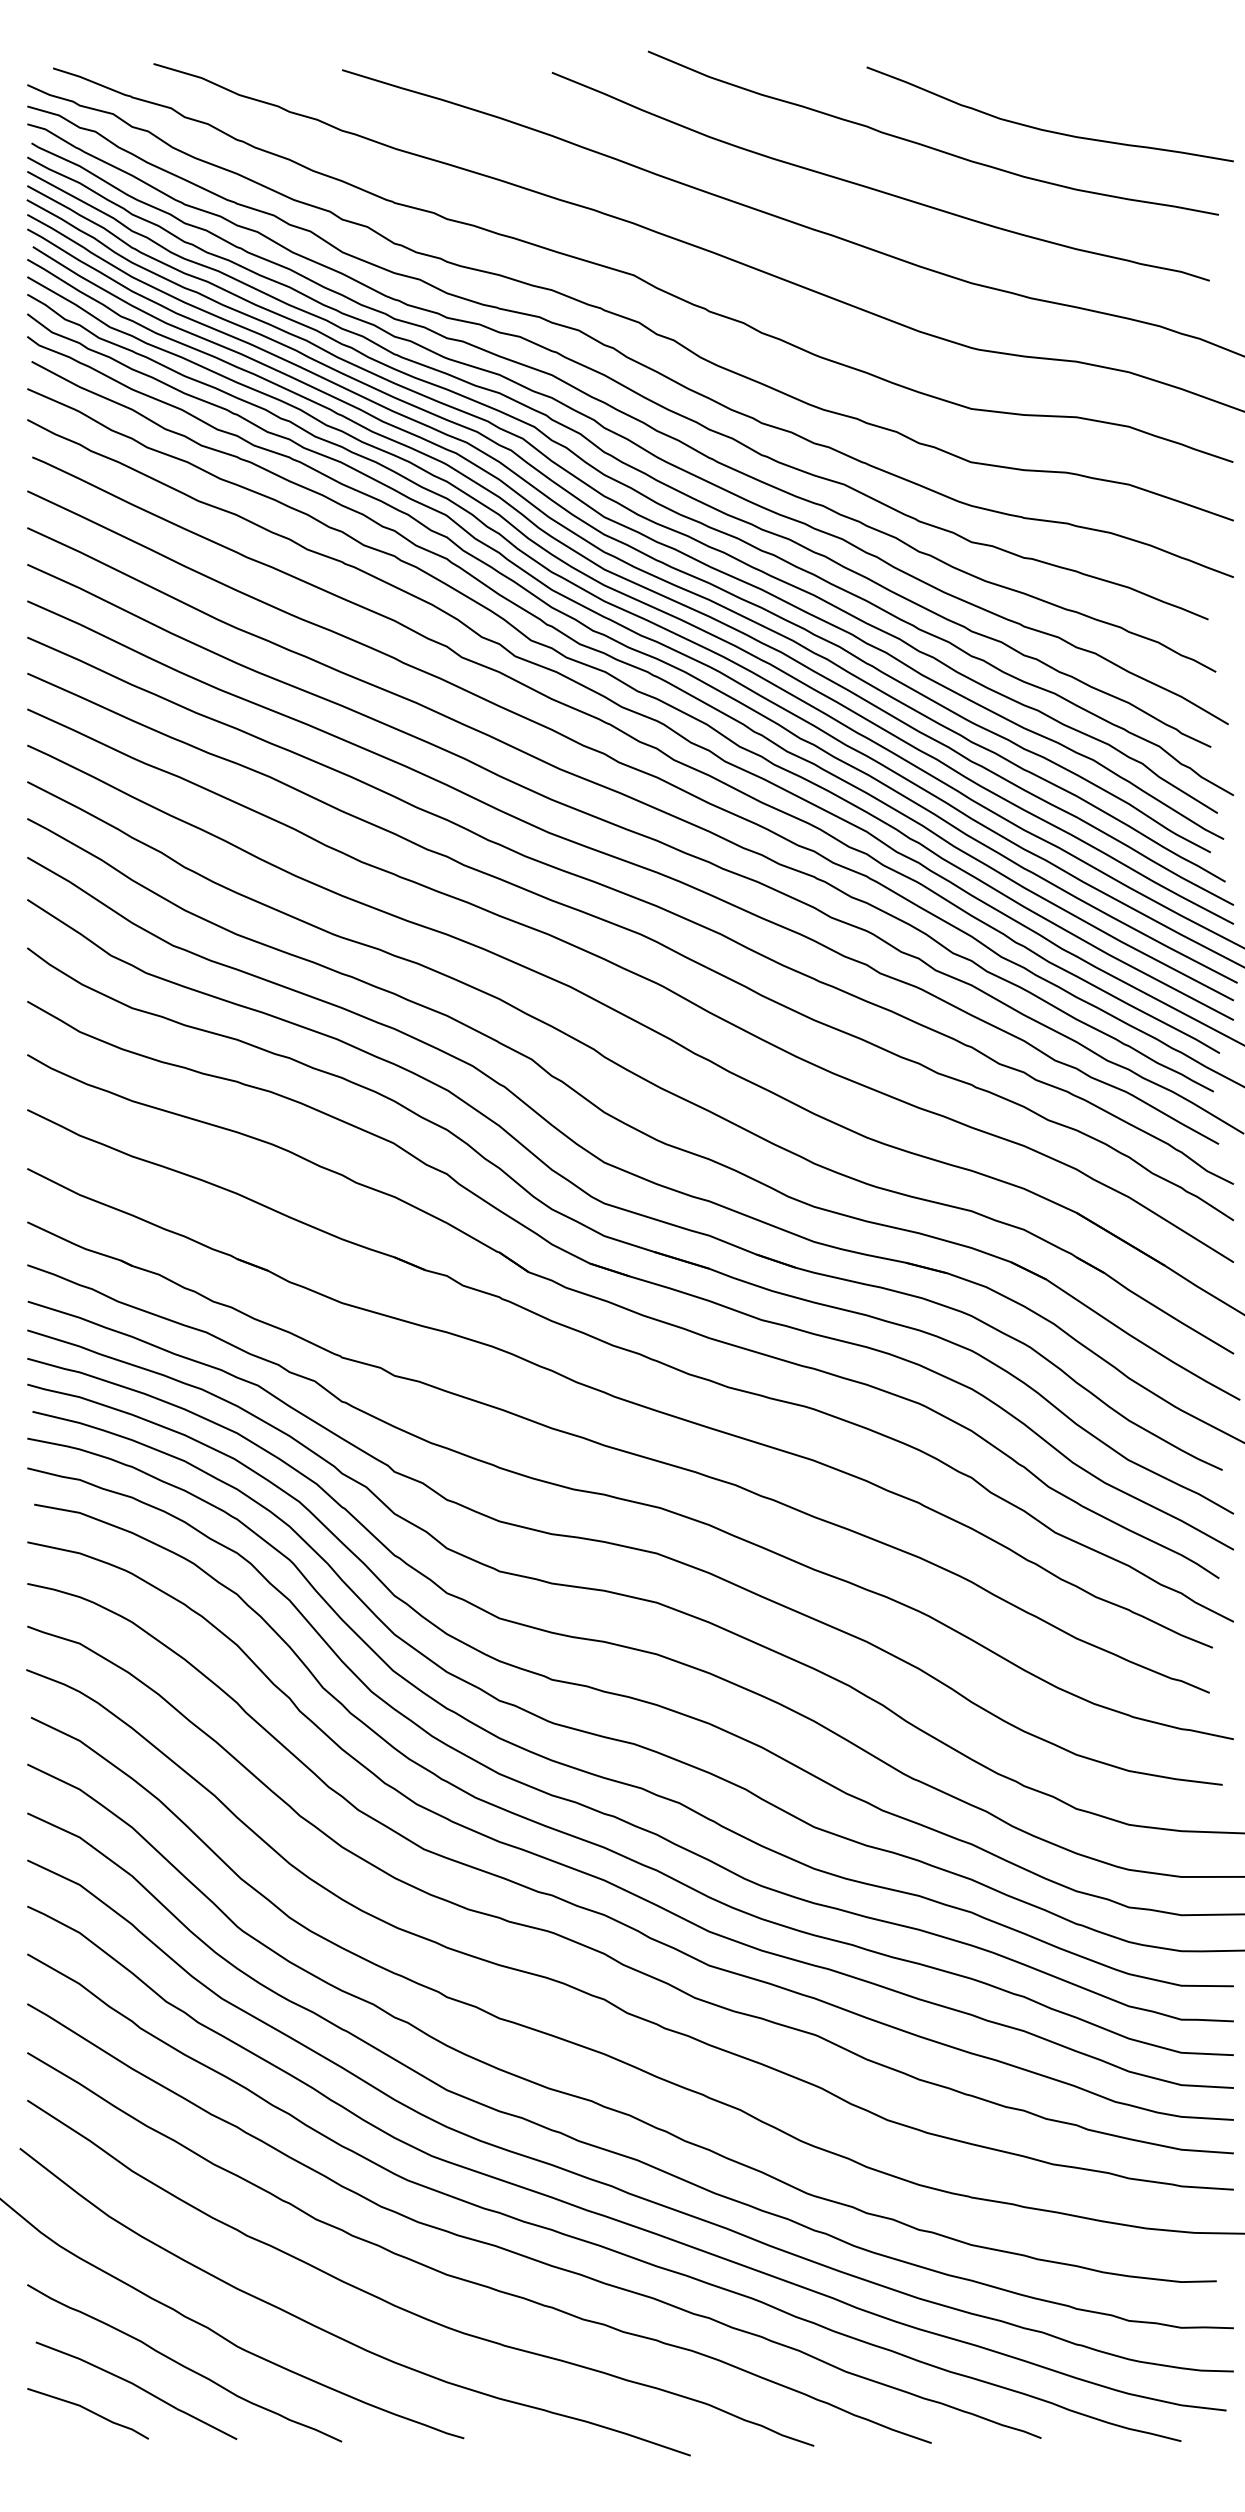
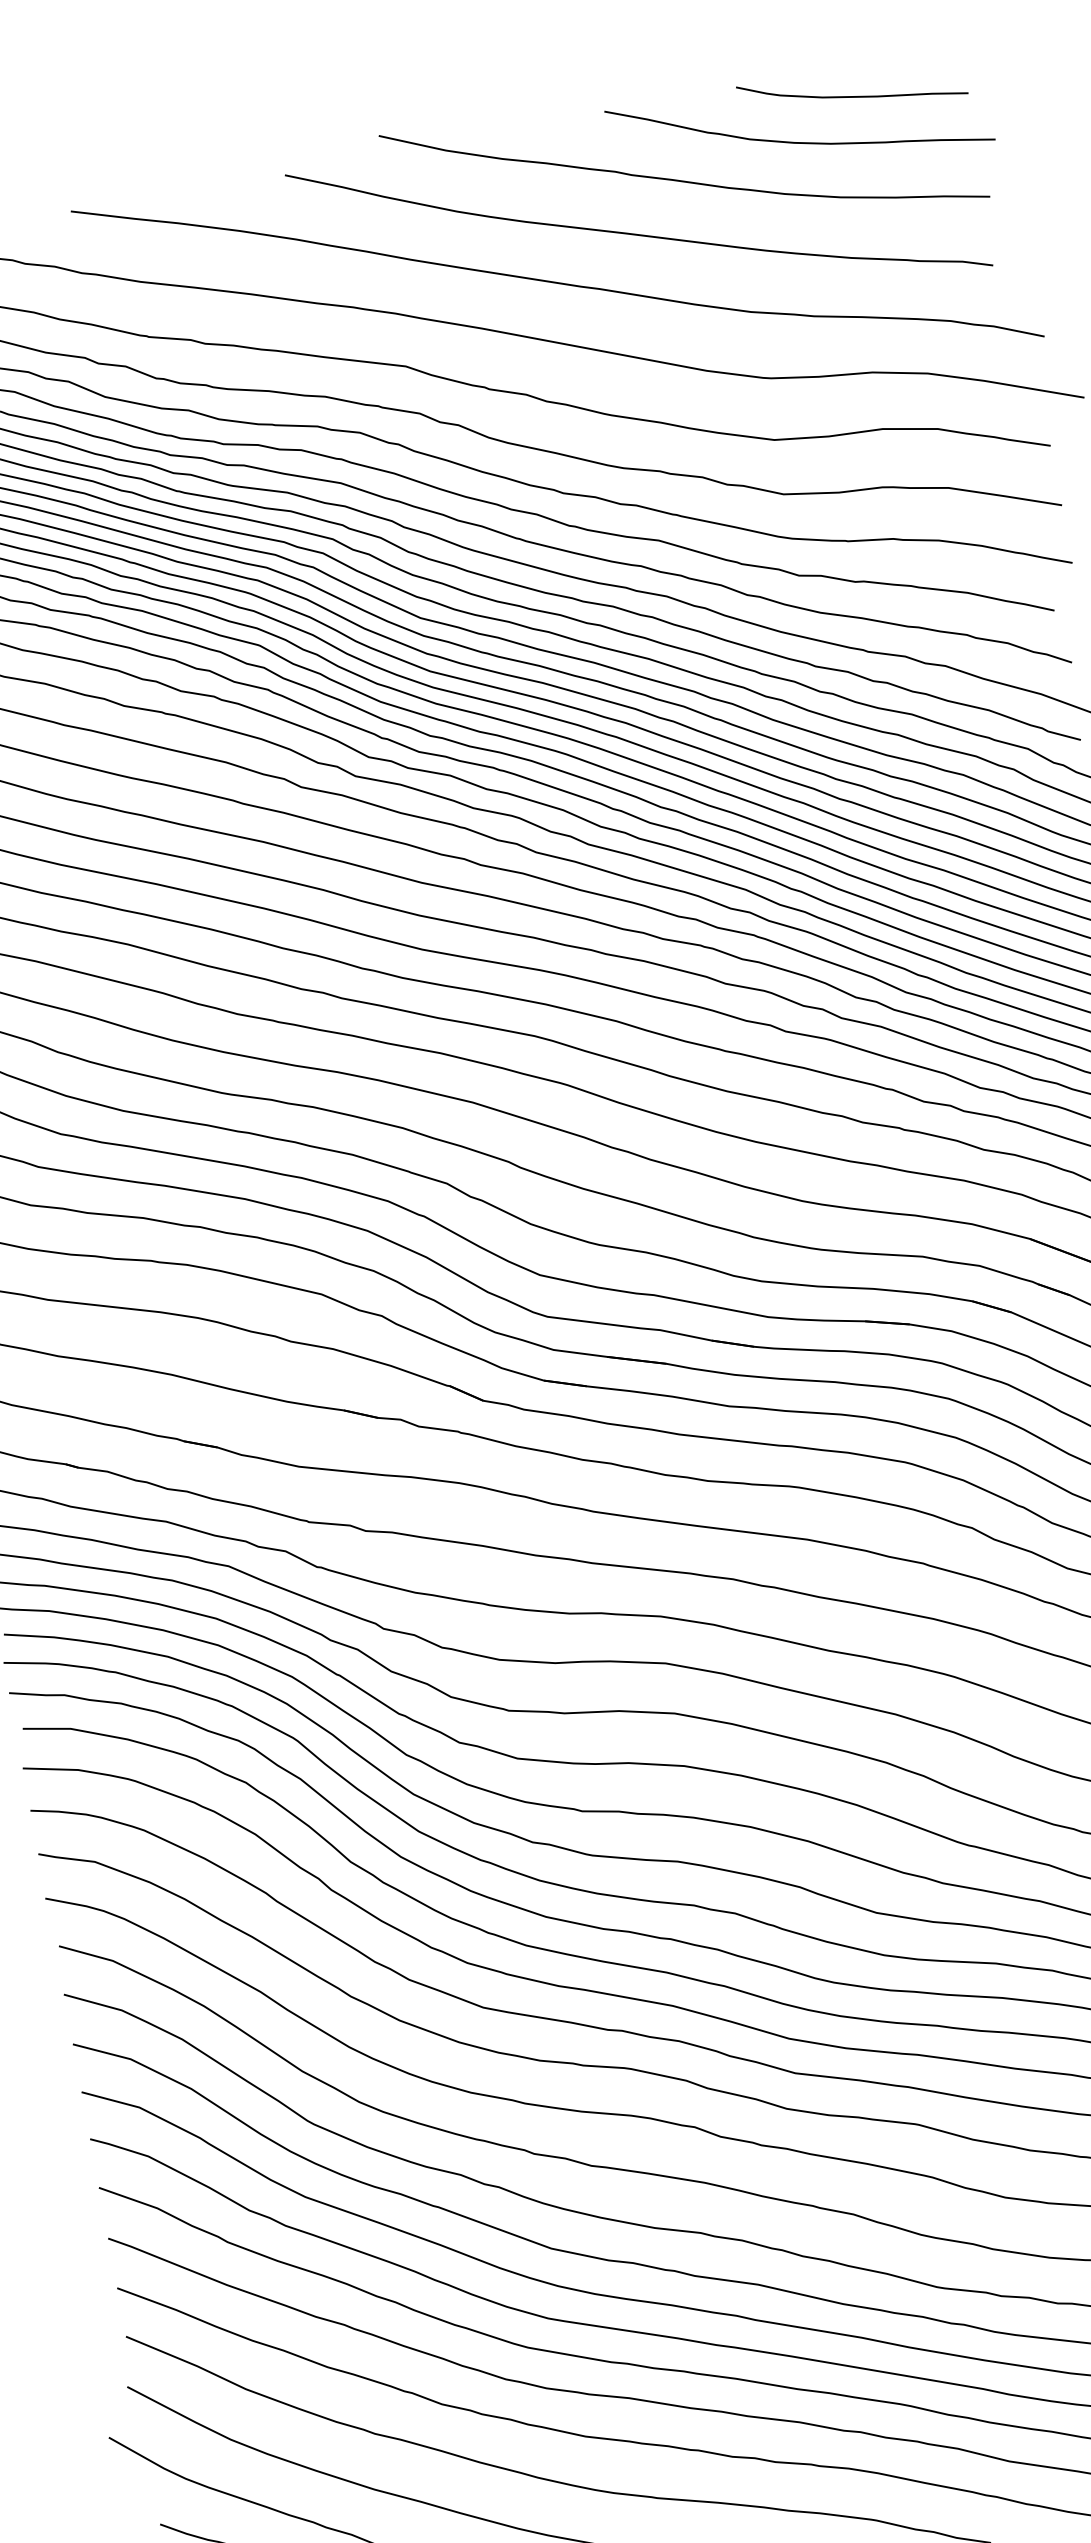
curve: (1106, 95) -> (853, 95), added

